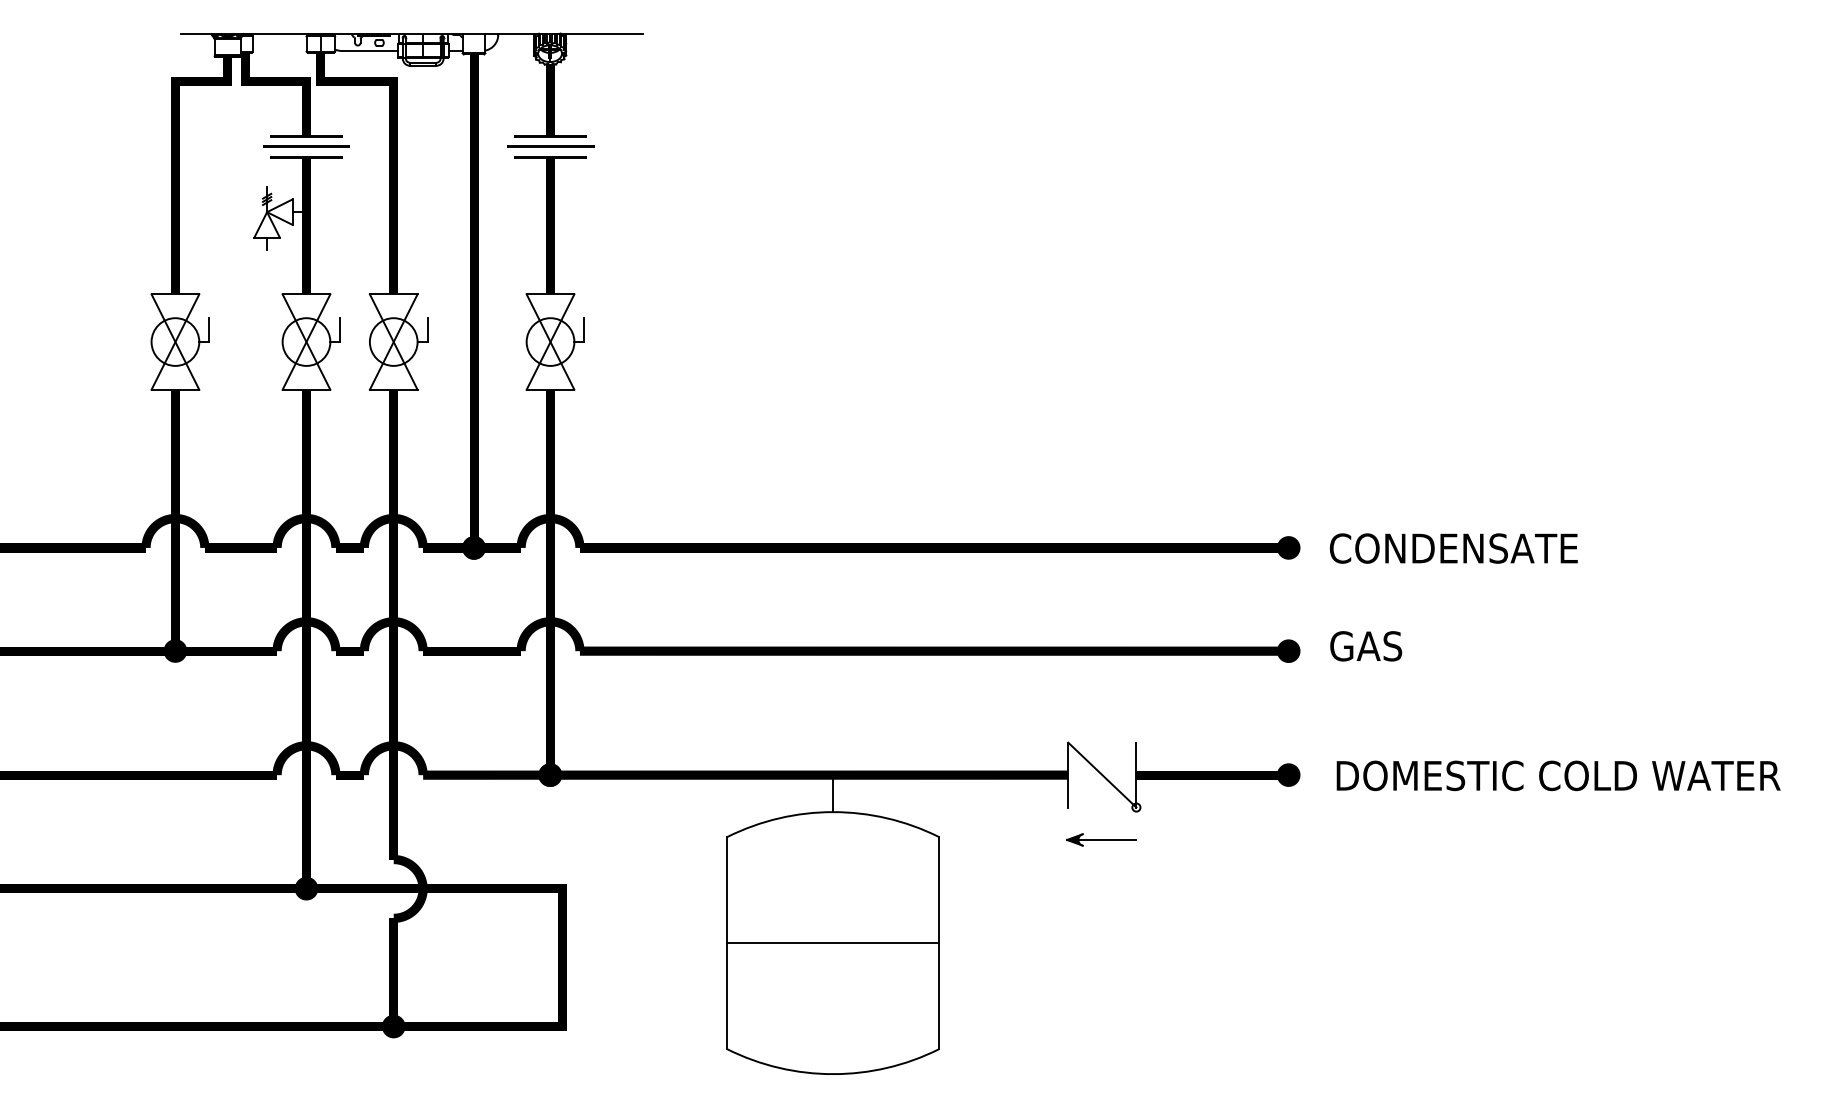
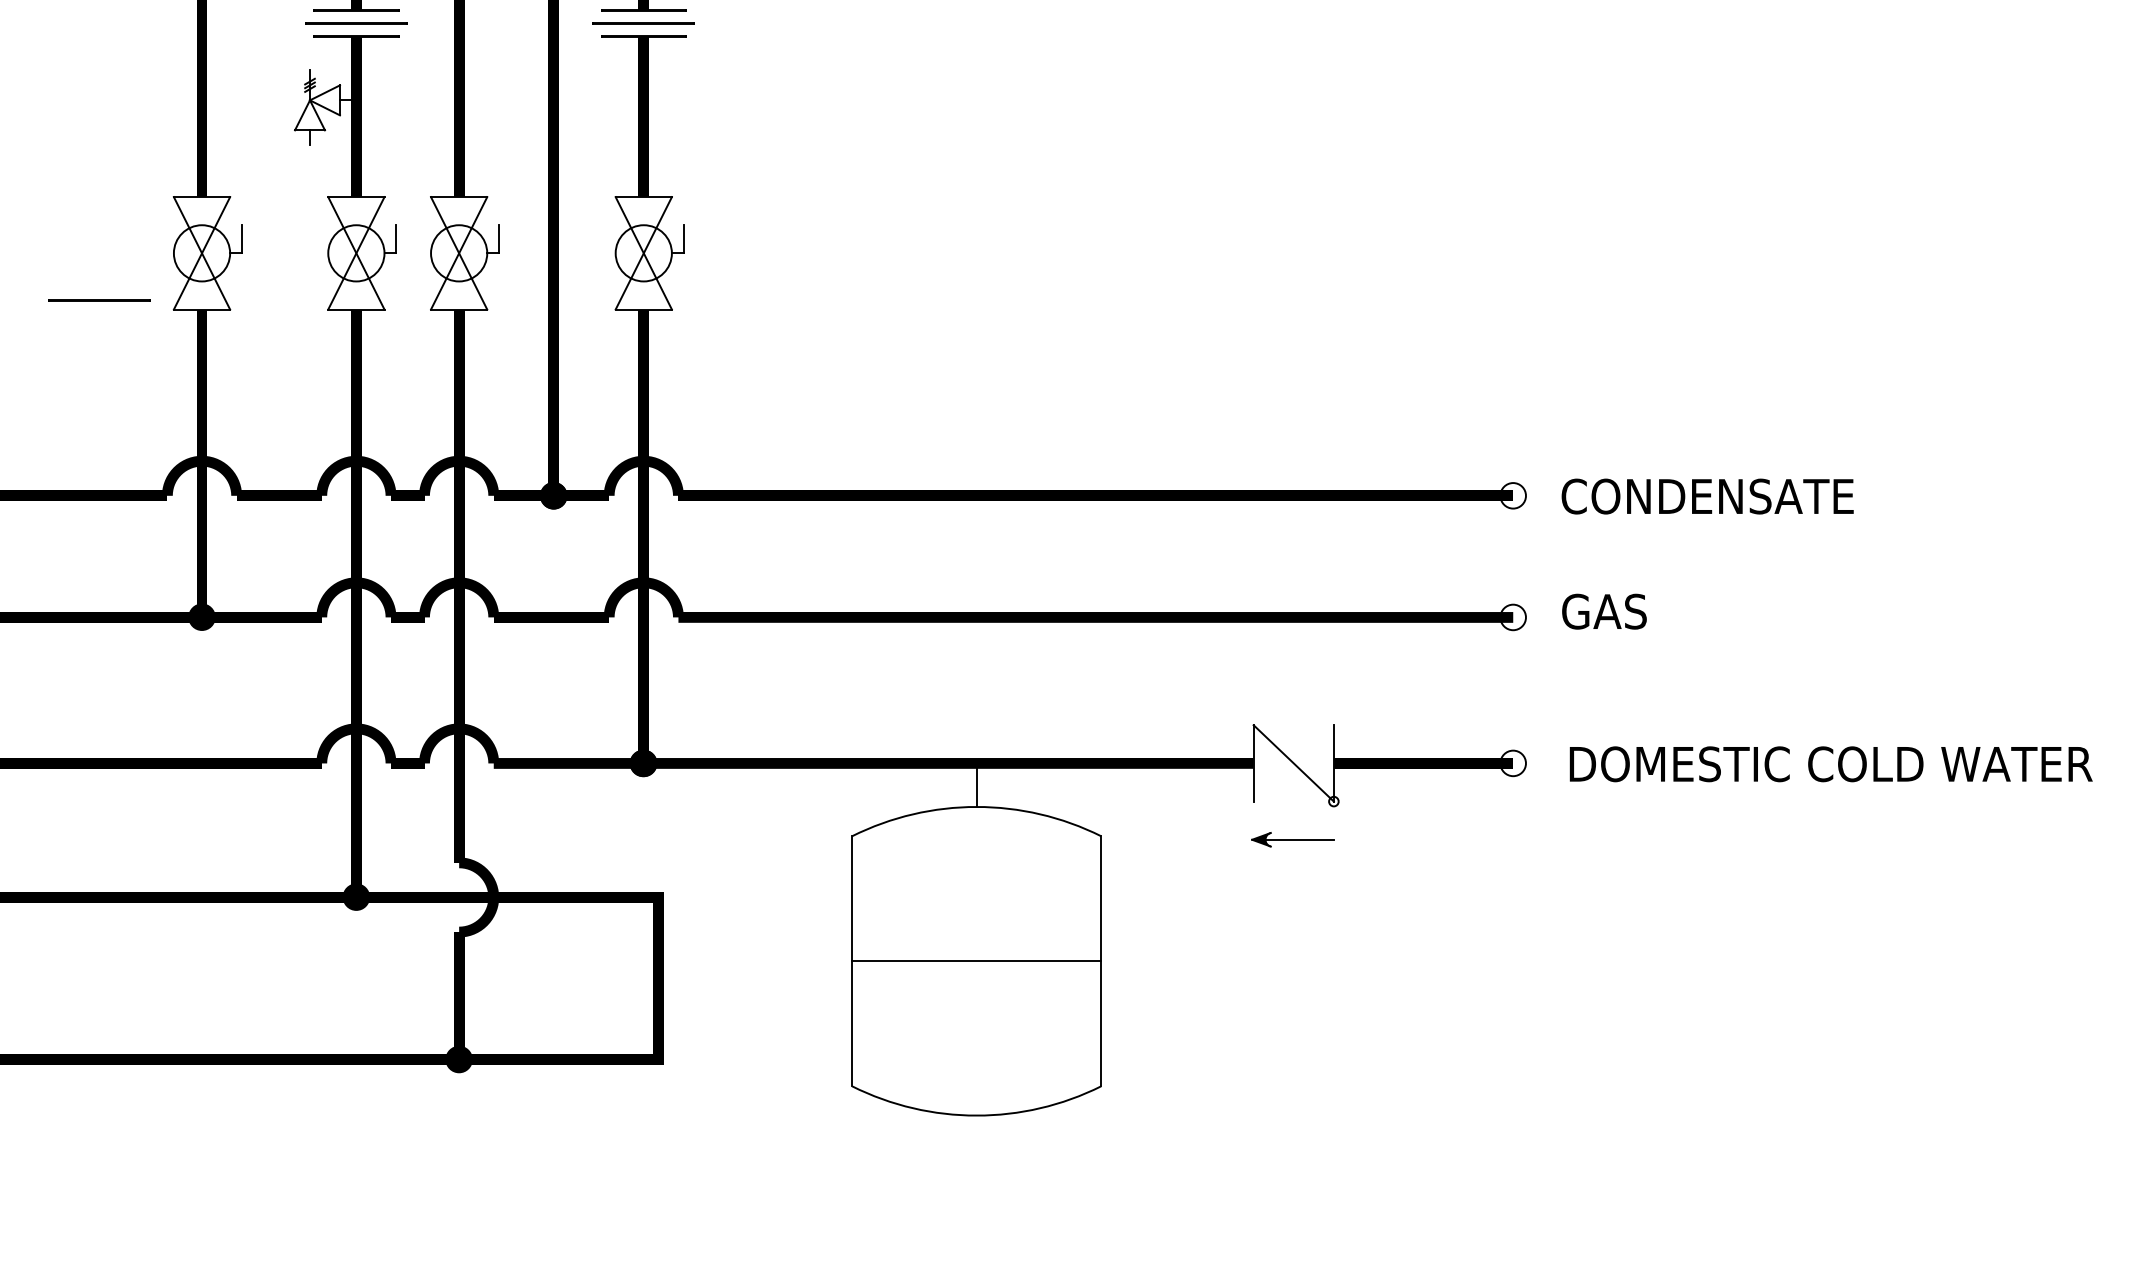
line: (88, 381) -> (99, 299), added
fill: (1288, 547) -> (1512, 495), removed
fill: (1288, 651) -> (1512, 617), removed
fill: (1288, 774) -> (1512, 762), removed

